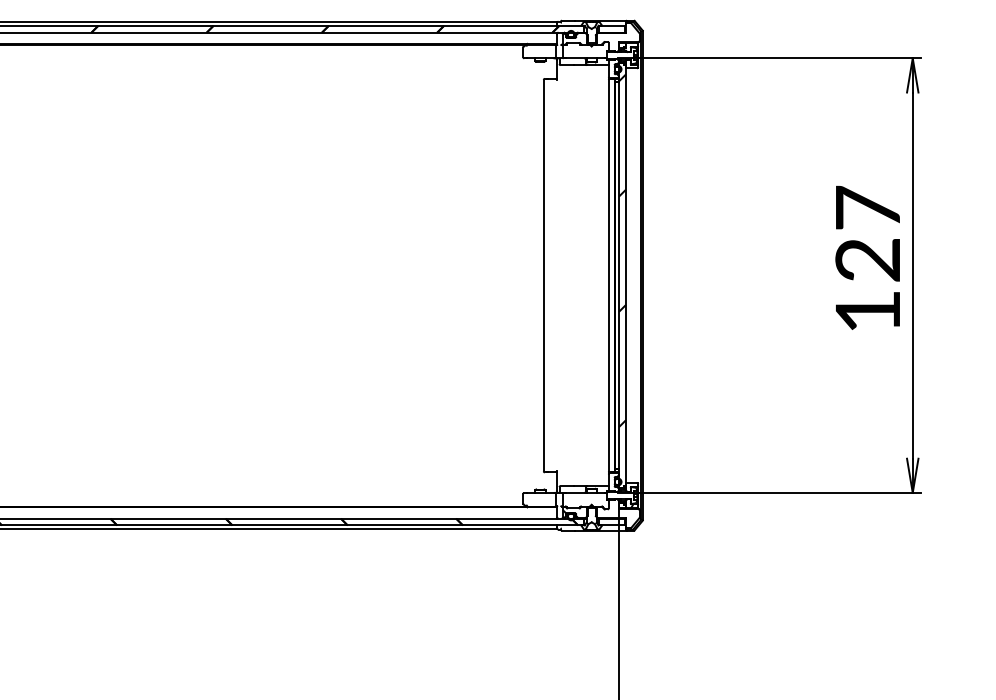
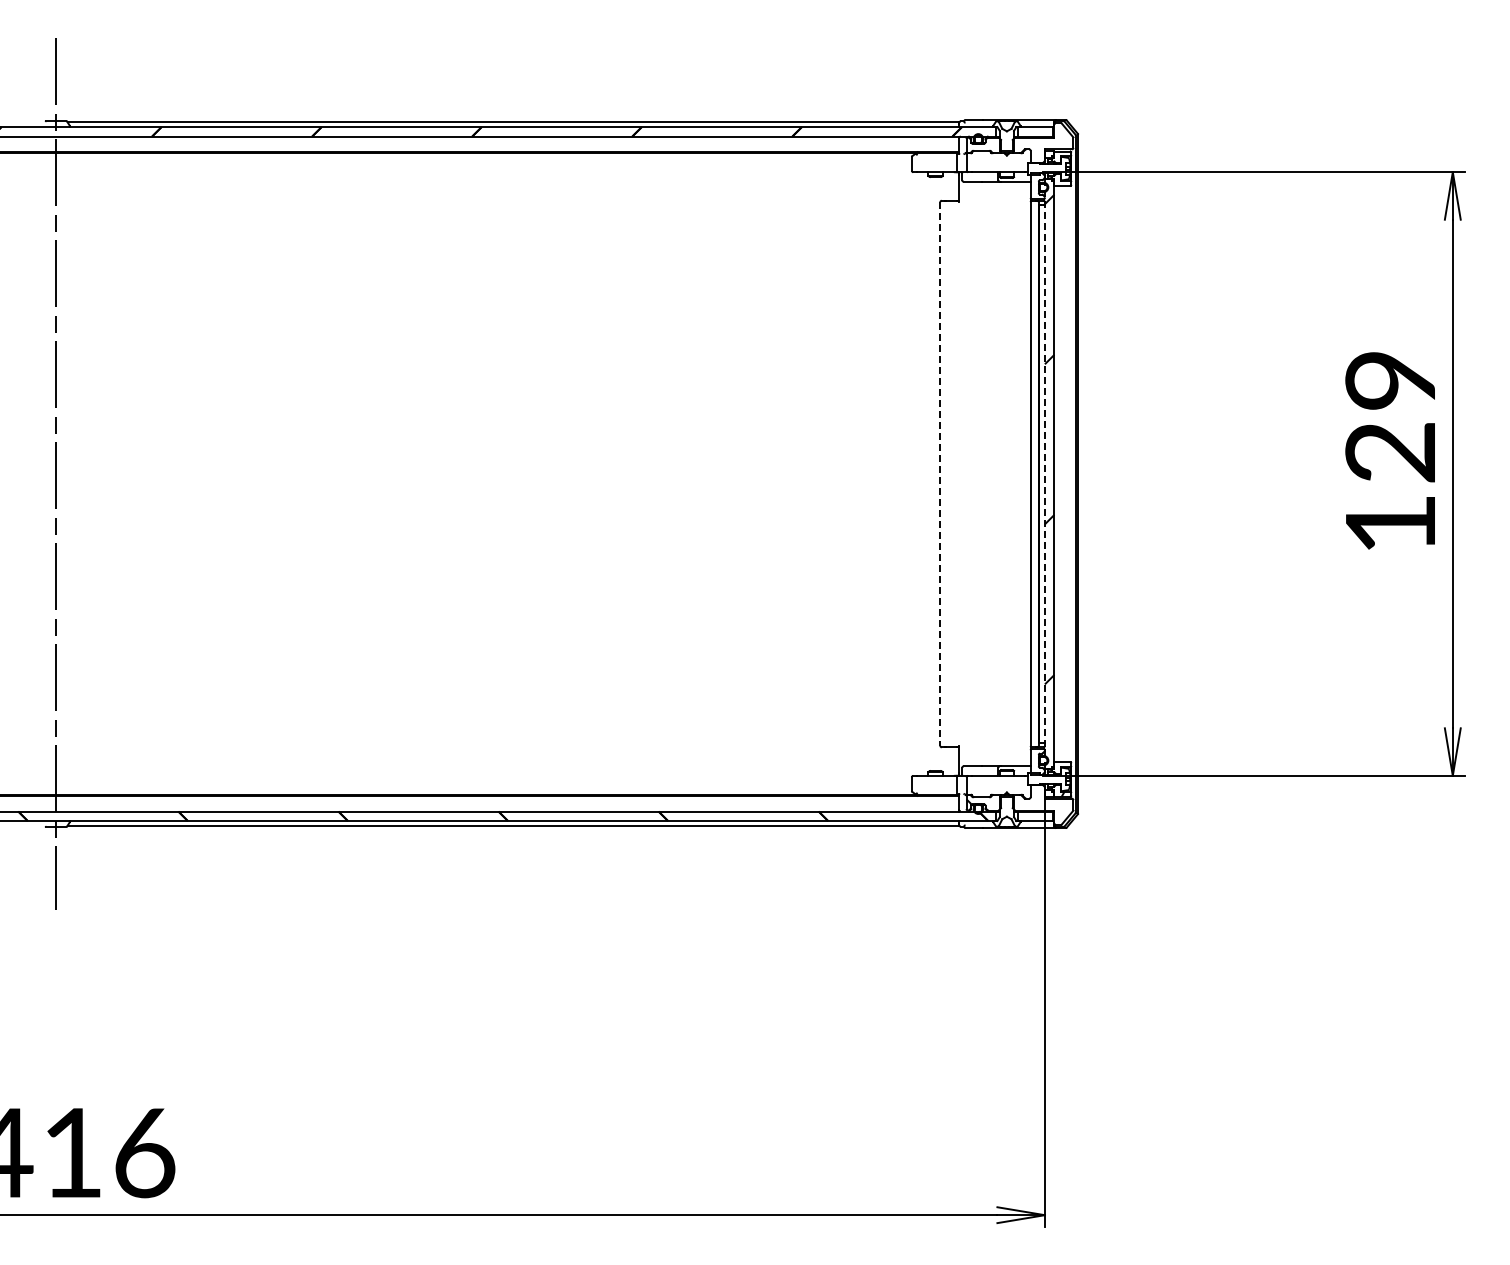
text: (867, 207) -> (1389, 379), 127 -> 129
line: (543, 275) -> (940, 474), solid -> dashed
line: (618, 275) -> (1044, 474), solid -> dashed

